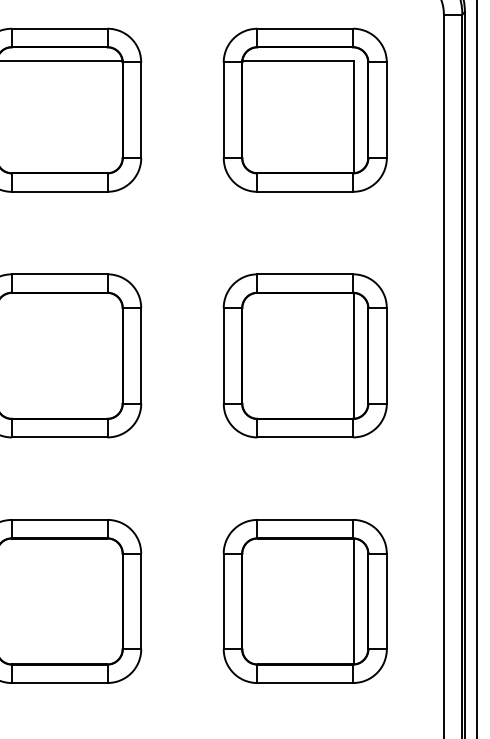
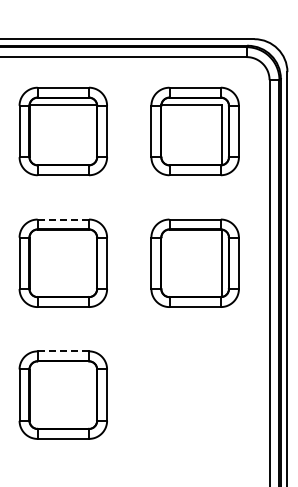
line: (59, 274) -> (63, 219), solid -> dashed
line: (59, 520) -> (63, 351), solid -> dashed
part: (304, 600) -> (194, 394), removed

